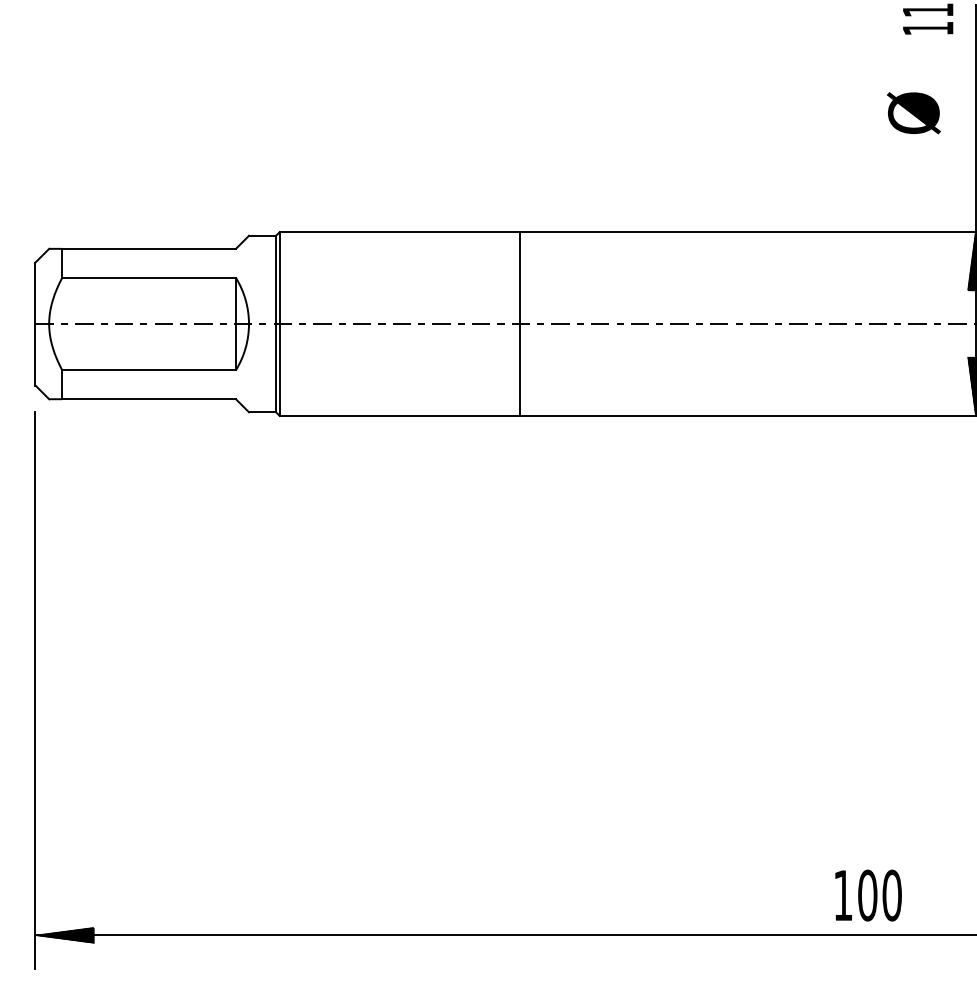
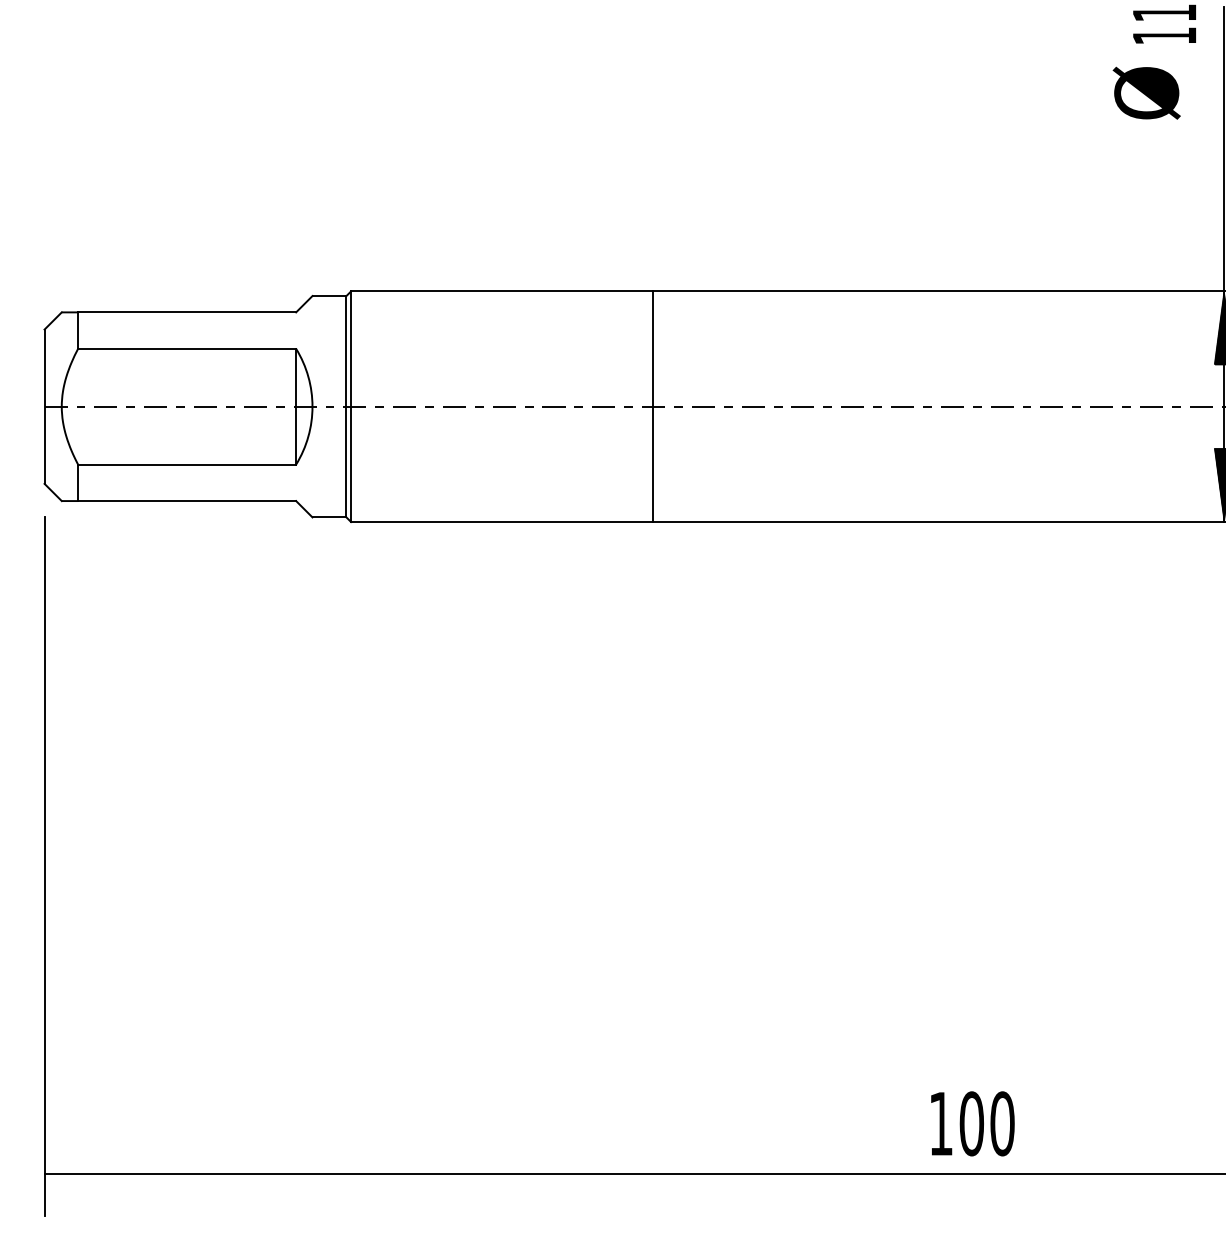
text: (913, 112) -> (1146, 92), moved
text: (868, 895) -> (972, 1123), moved
hatch: (64, 935) -> (80, 1173), removed

